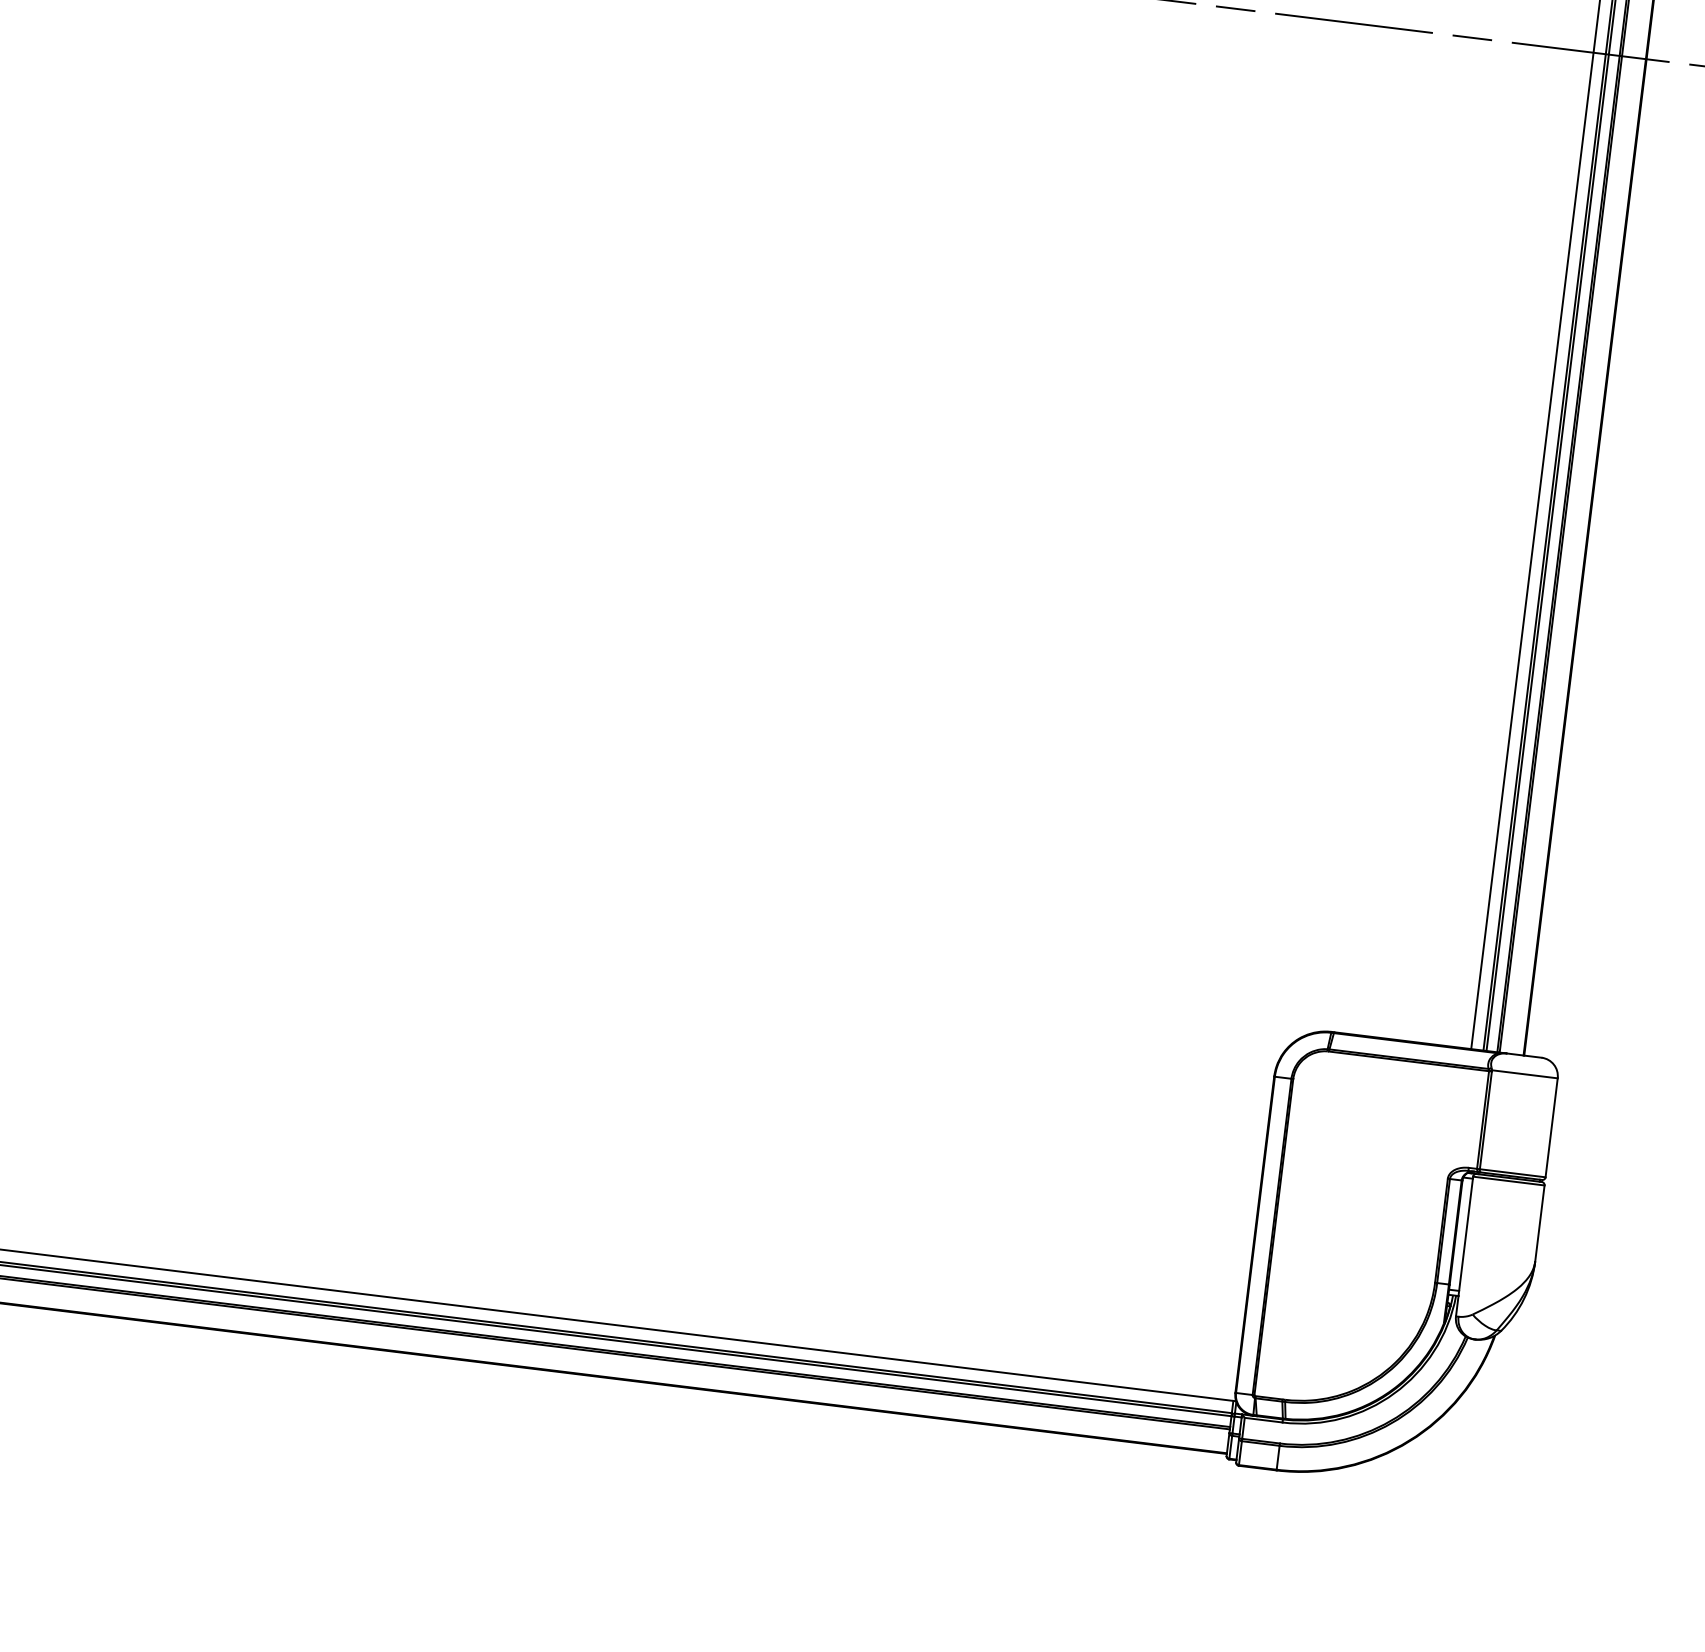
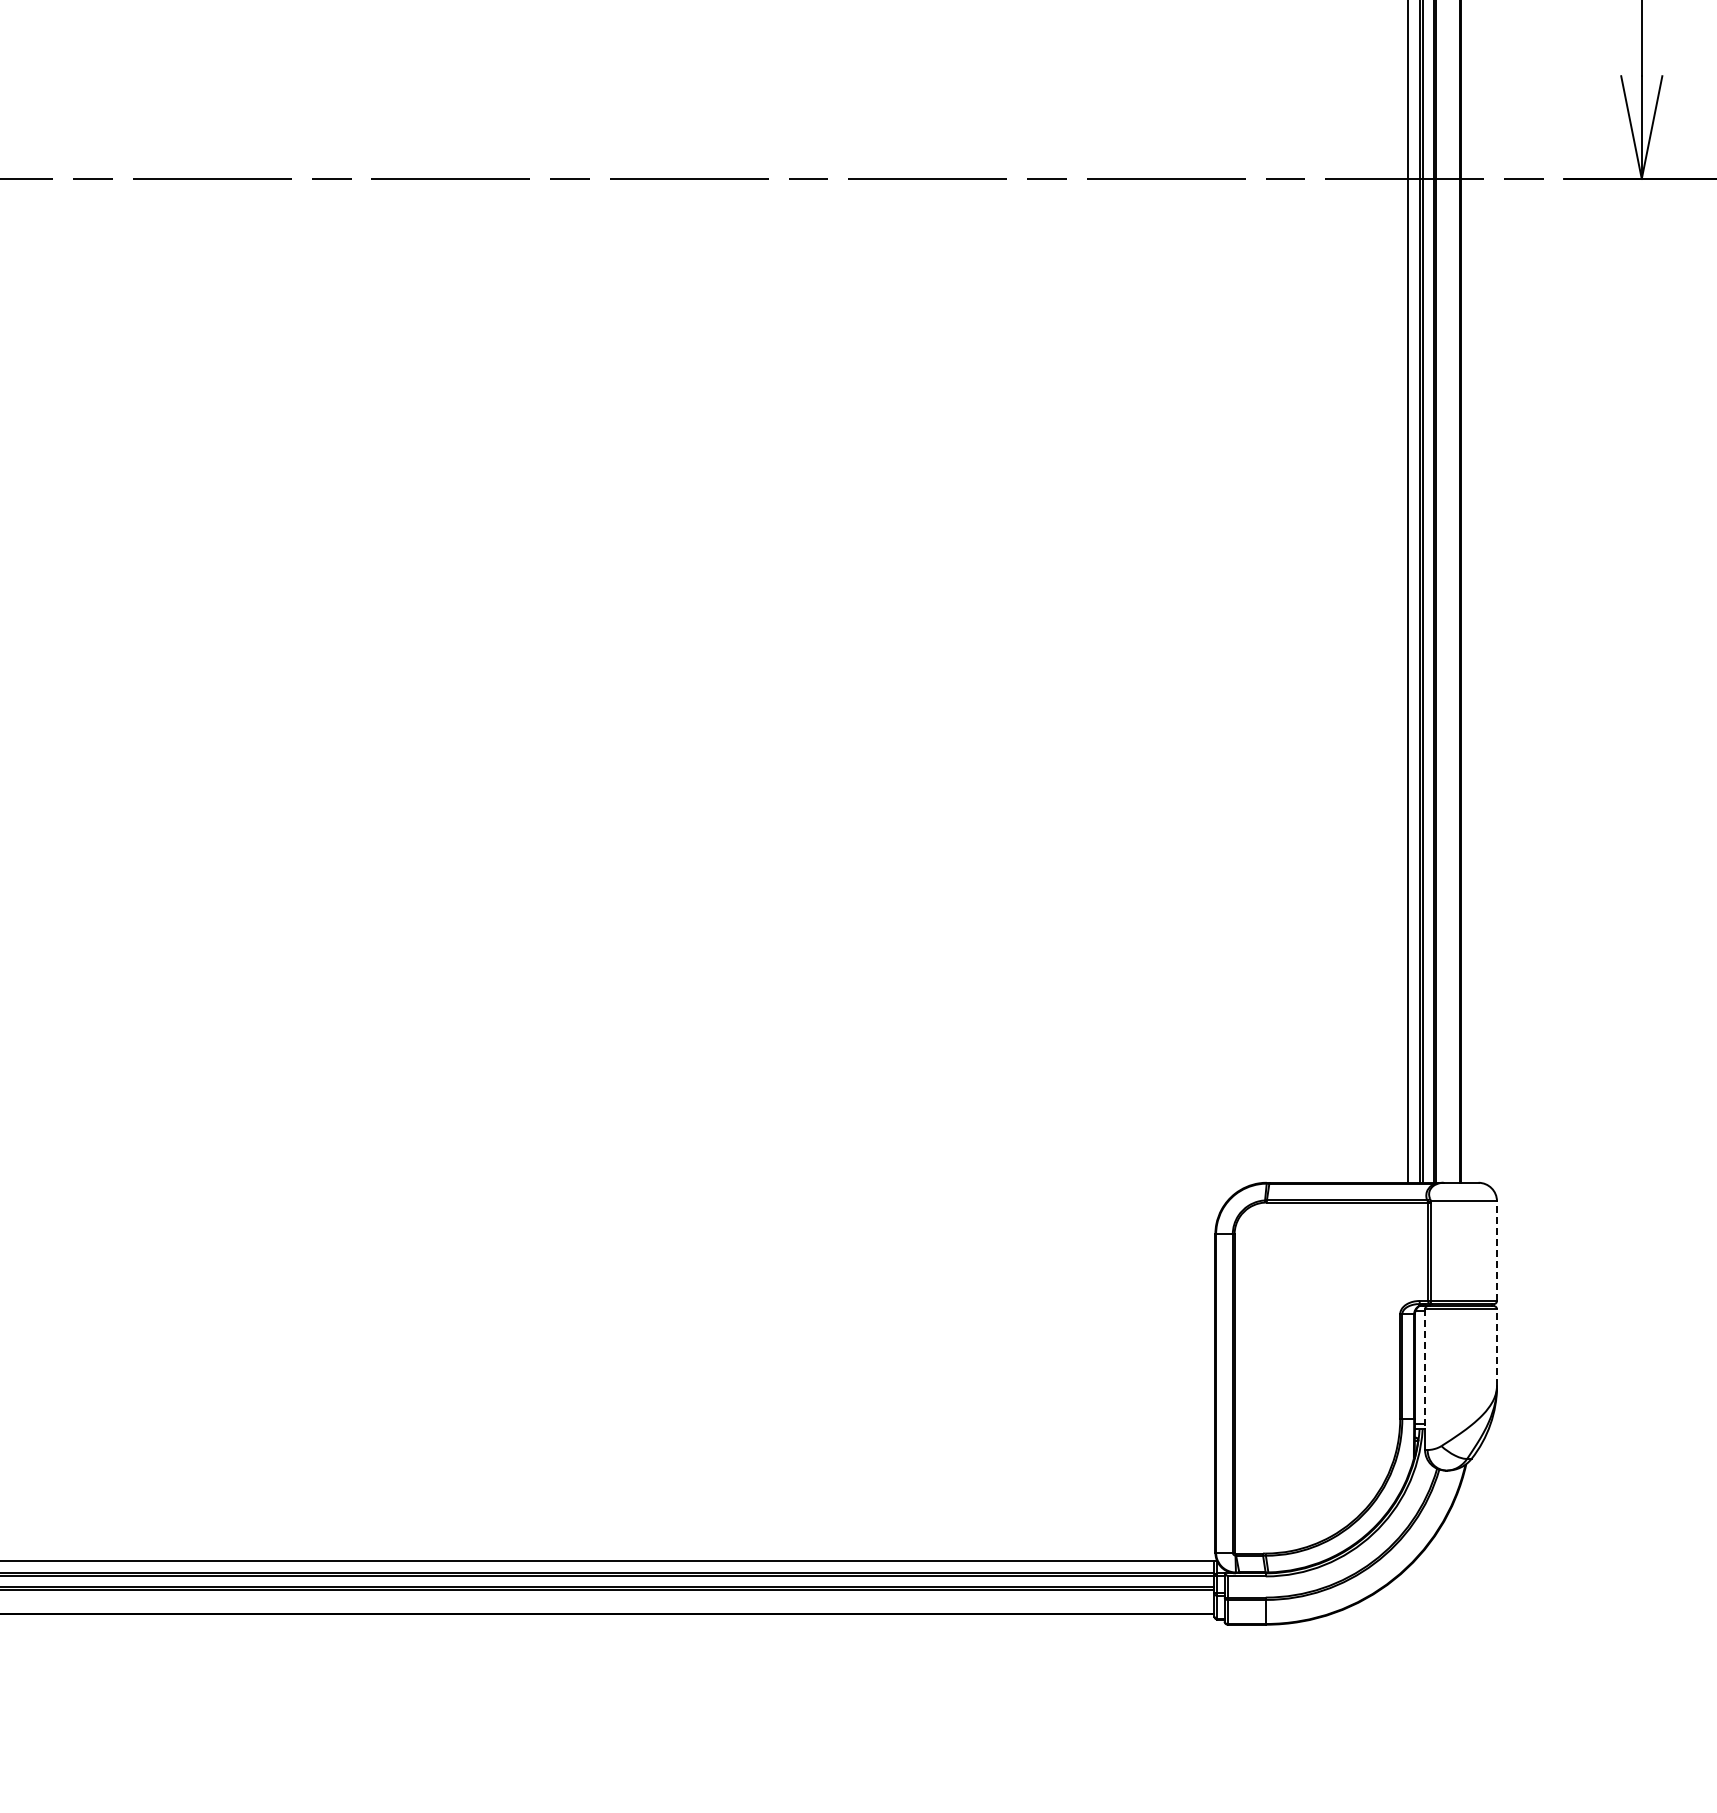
line: (1552, 1128) -> (1497, 1251), solid -> dashed
line: (1540, 1223) -> (1497, 1347), solid -> dashed
line: (1466, 1236) -> (1425, 1369), solid -> dashed

